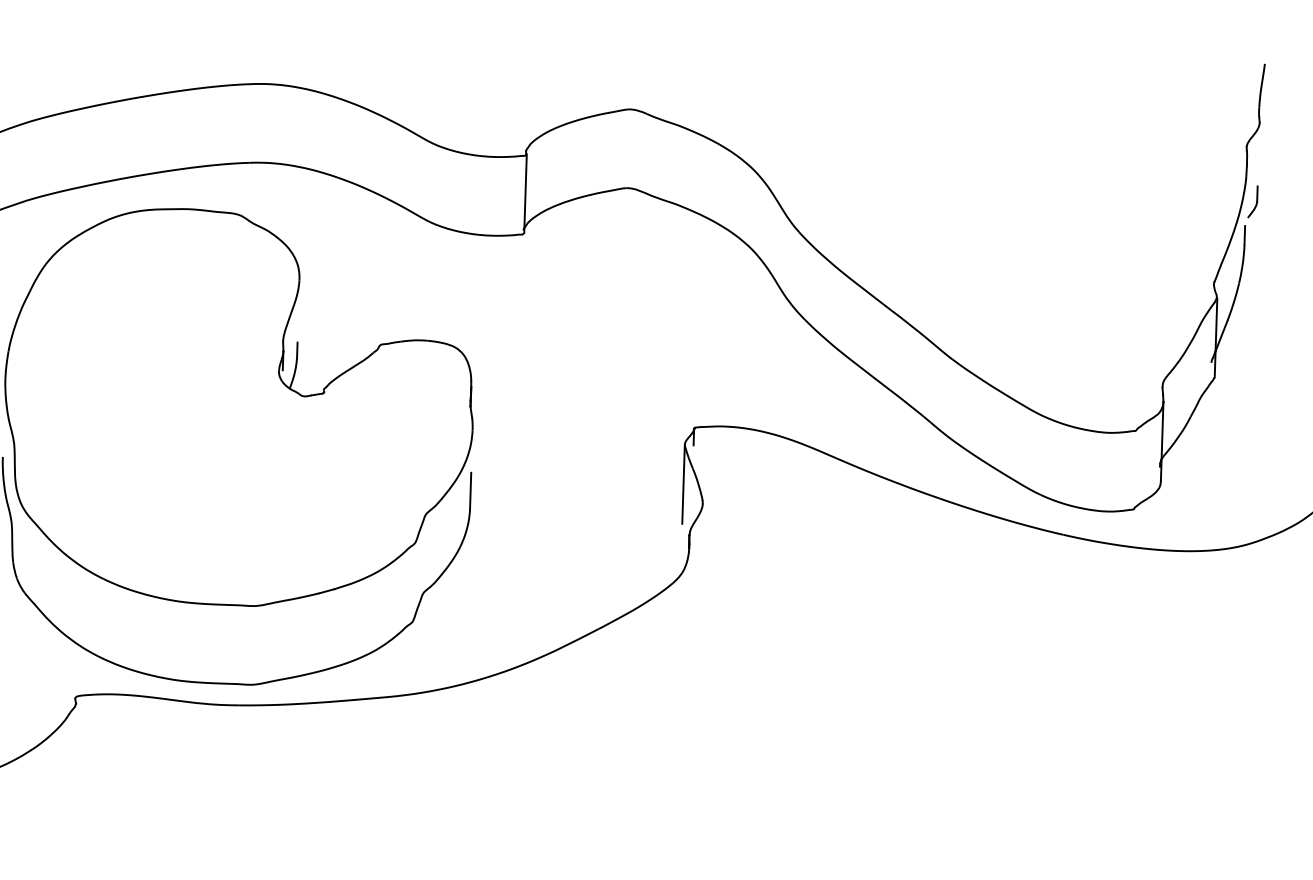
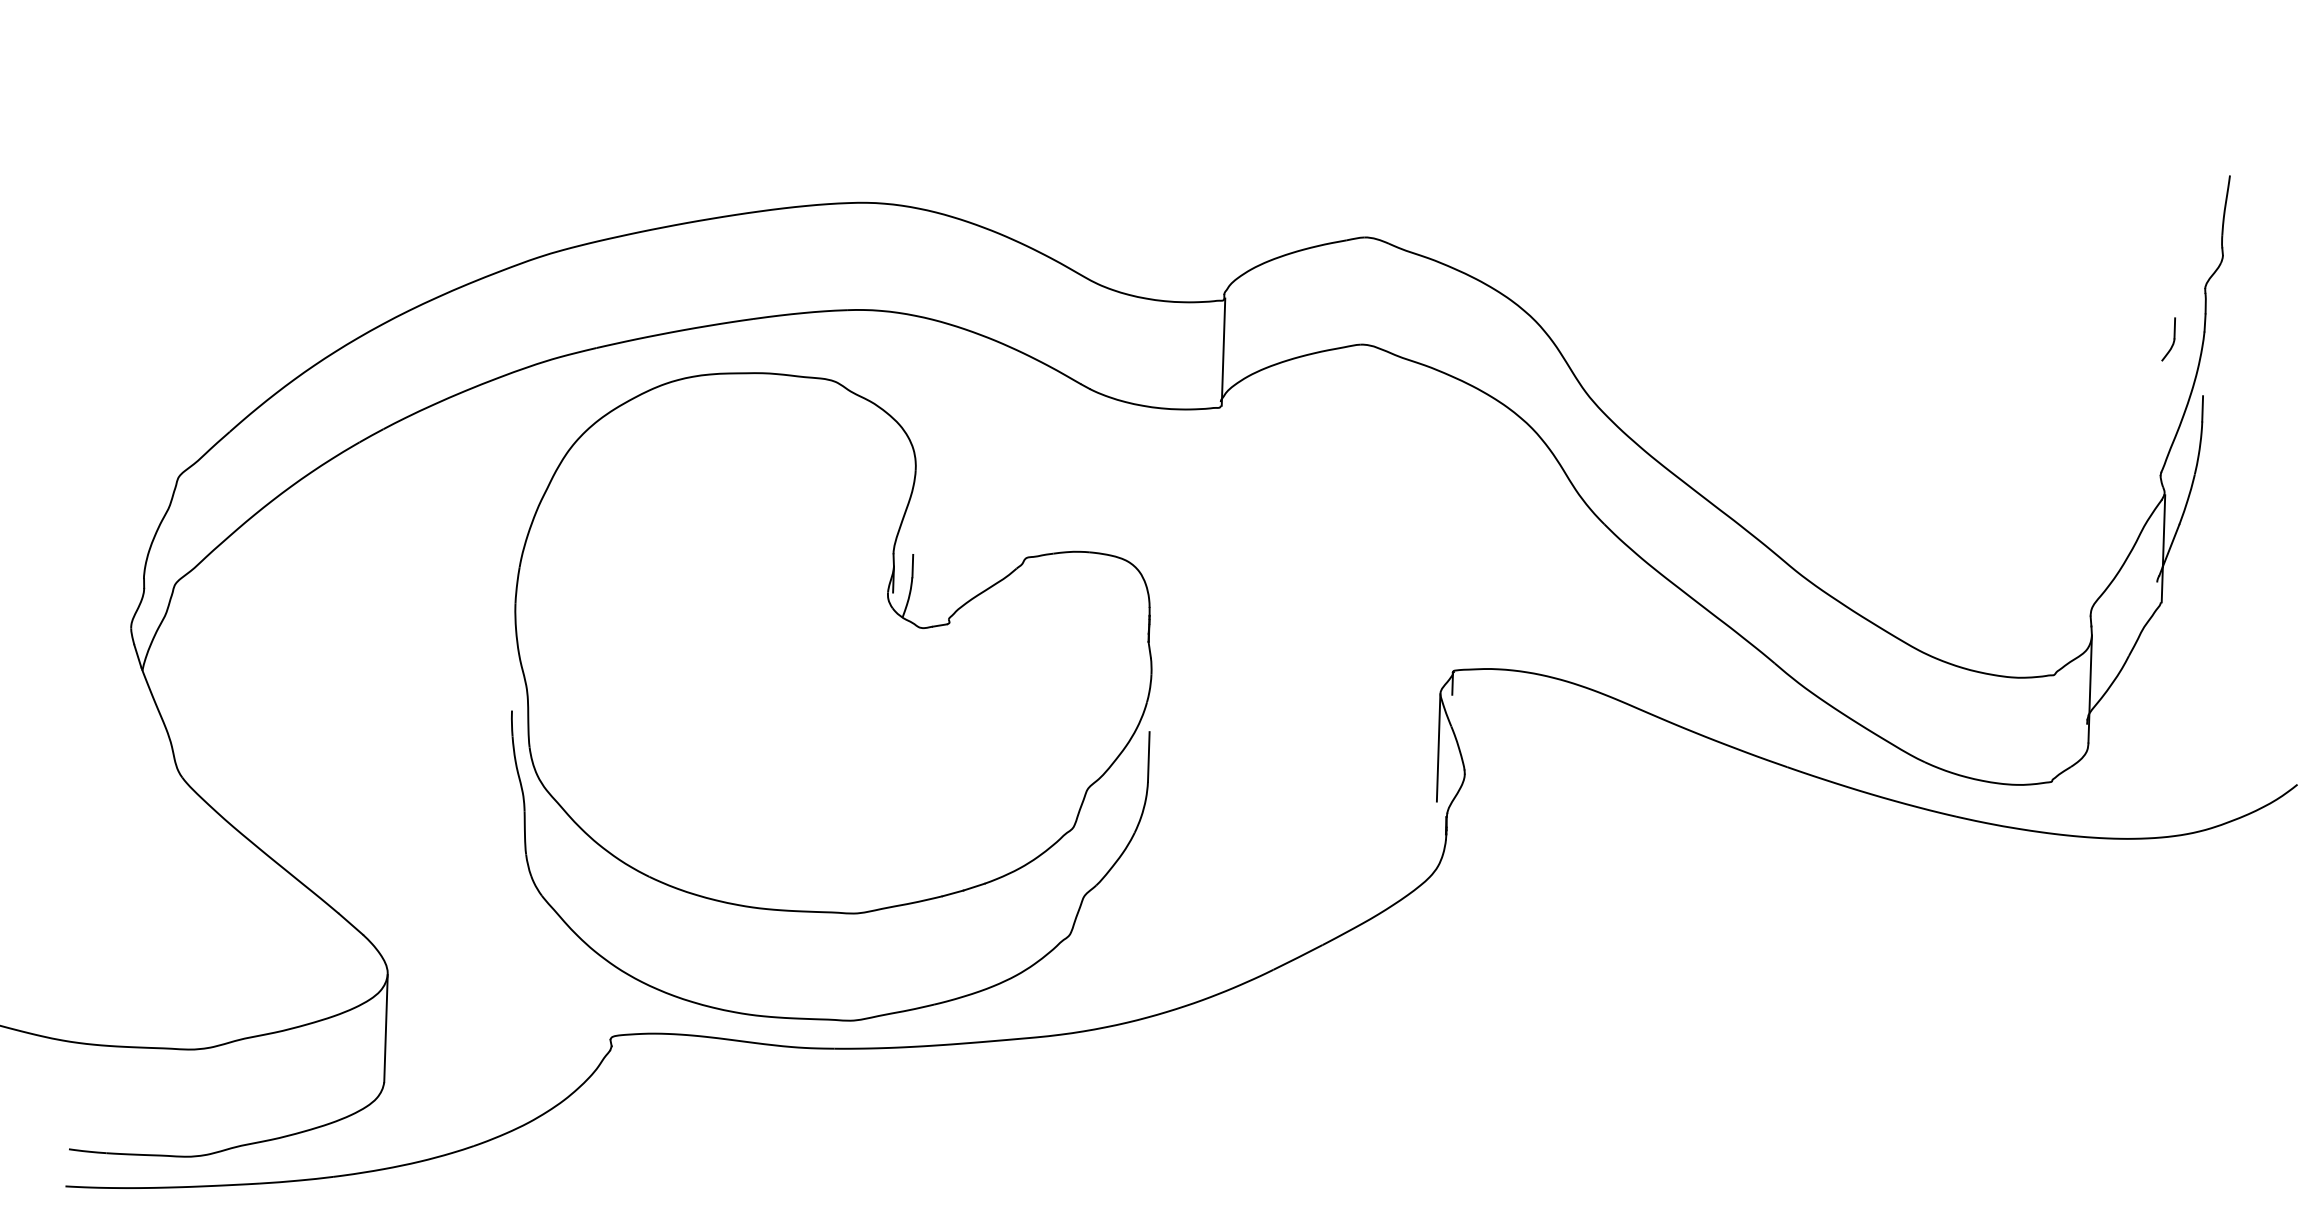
part: (1252, 202) -> (2168, 339), moved

